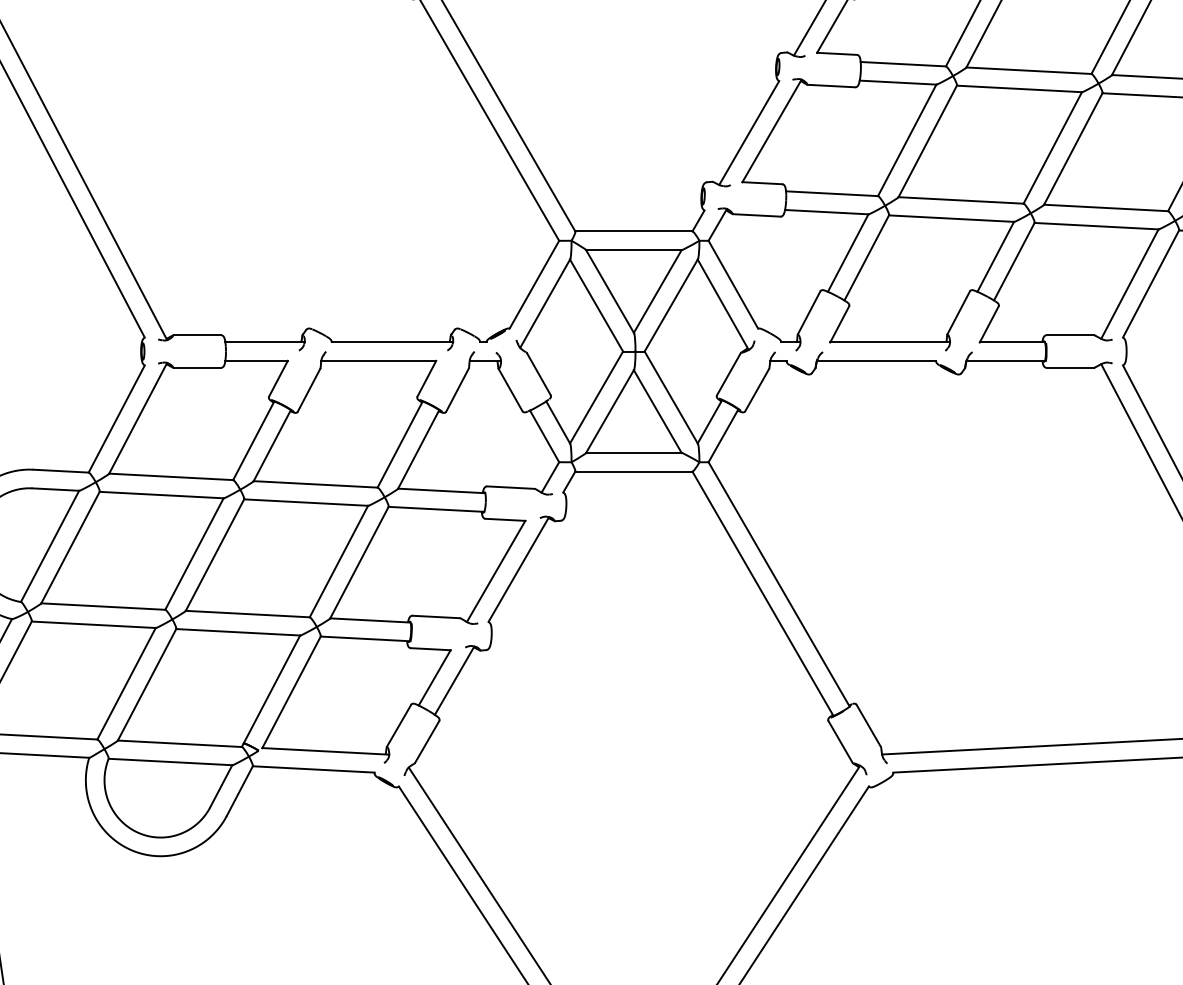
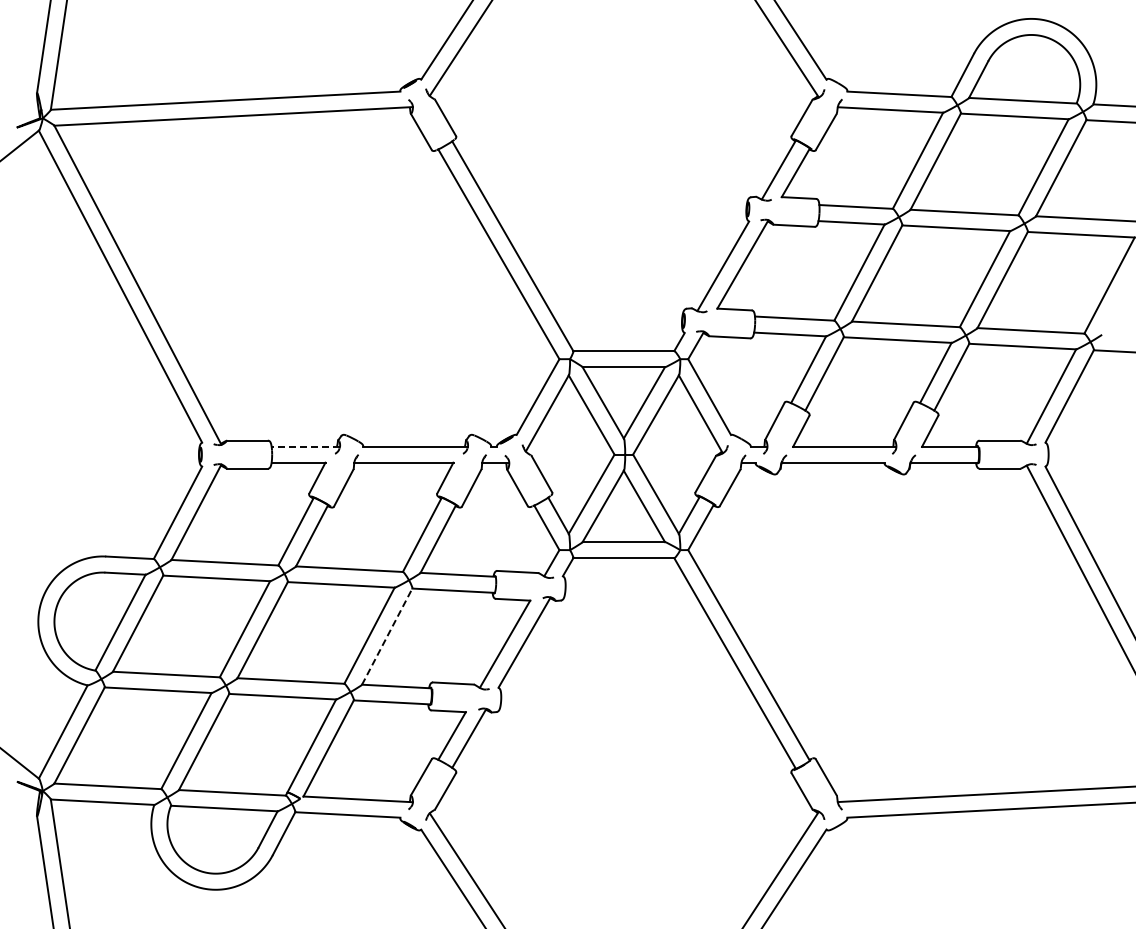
line: (264, 342) -> (305, 446), solid -> dashed
line: (359, 562) -> (387, 636), solid -> dashed

